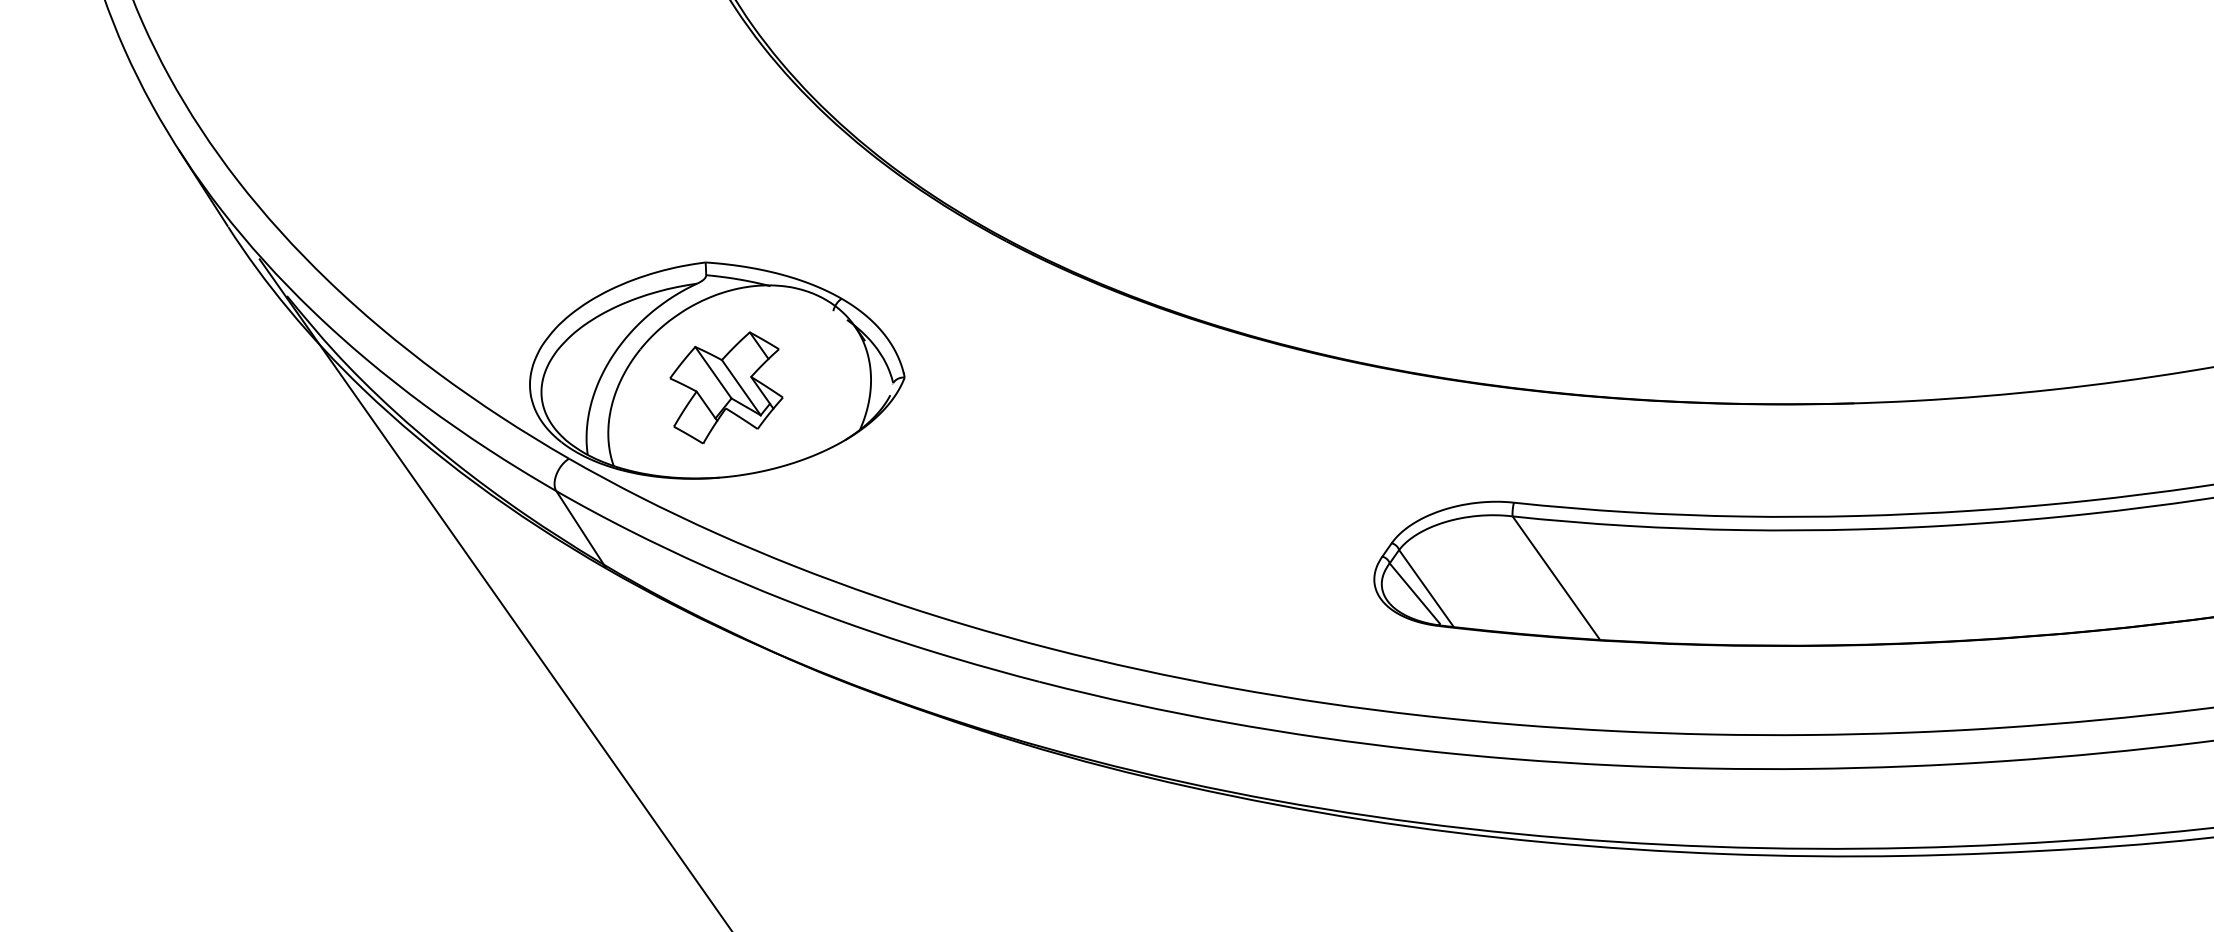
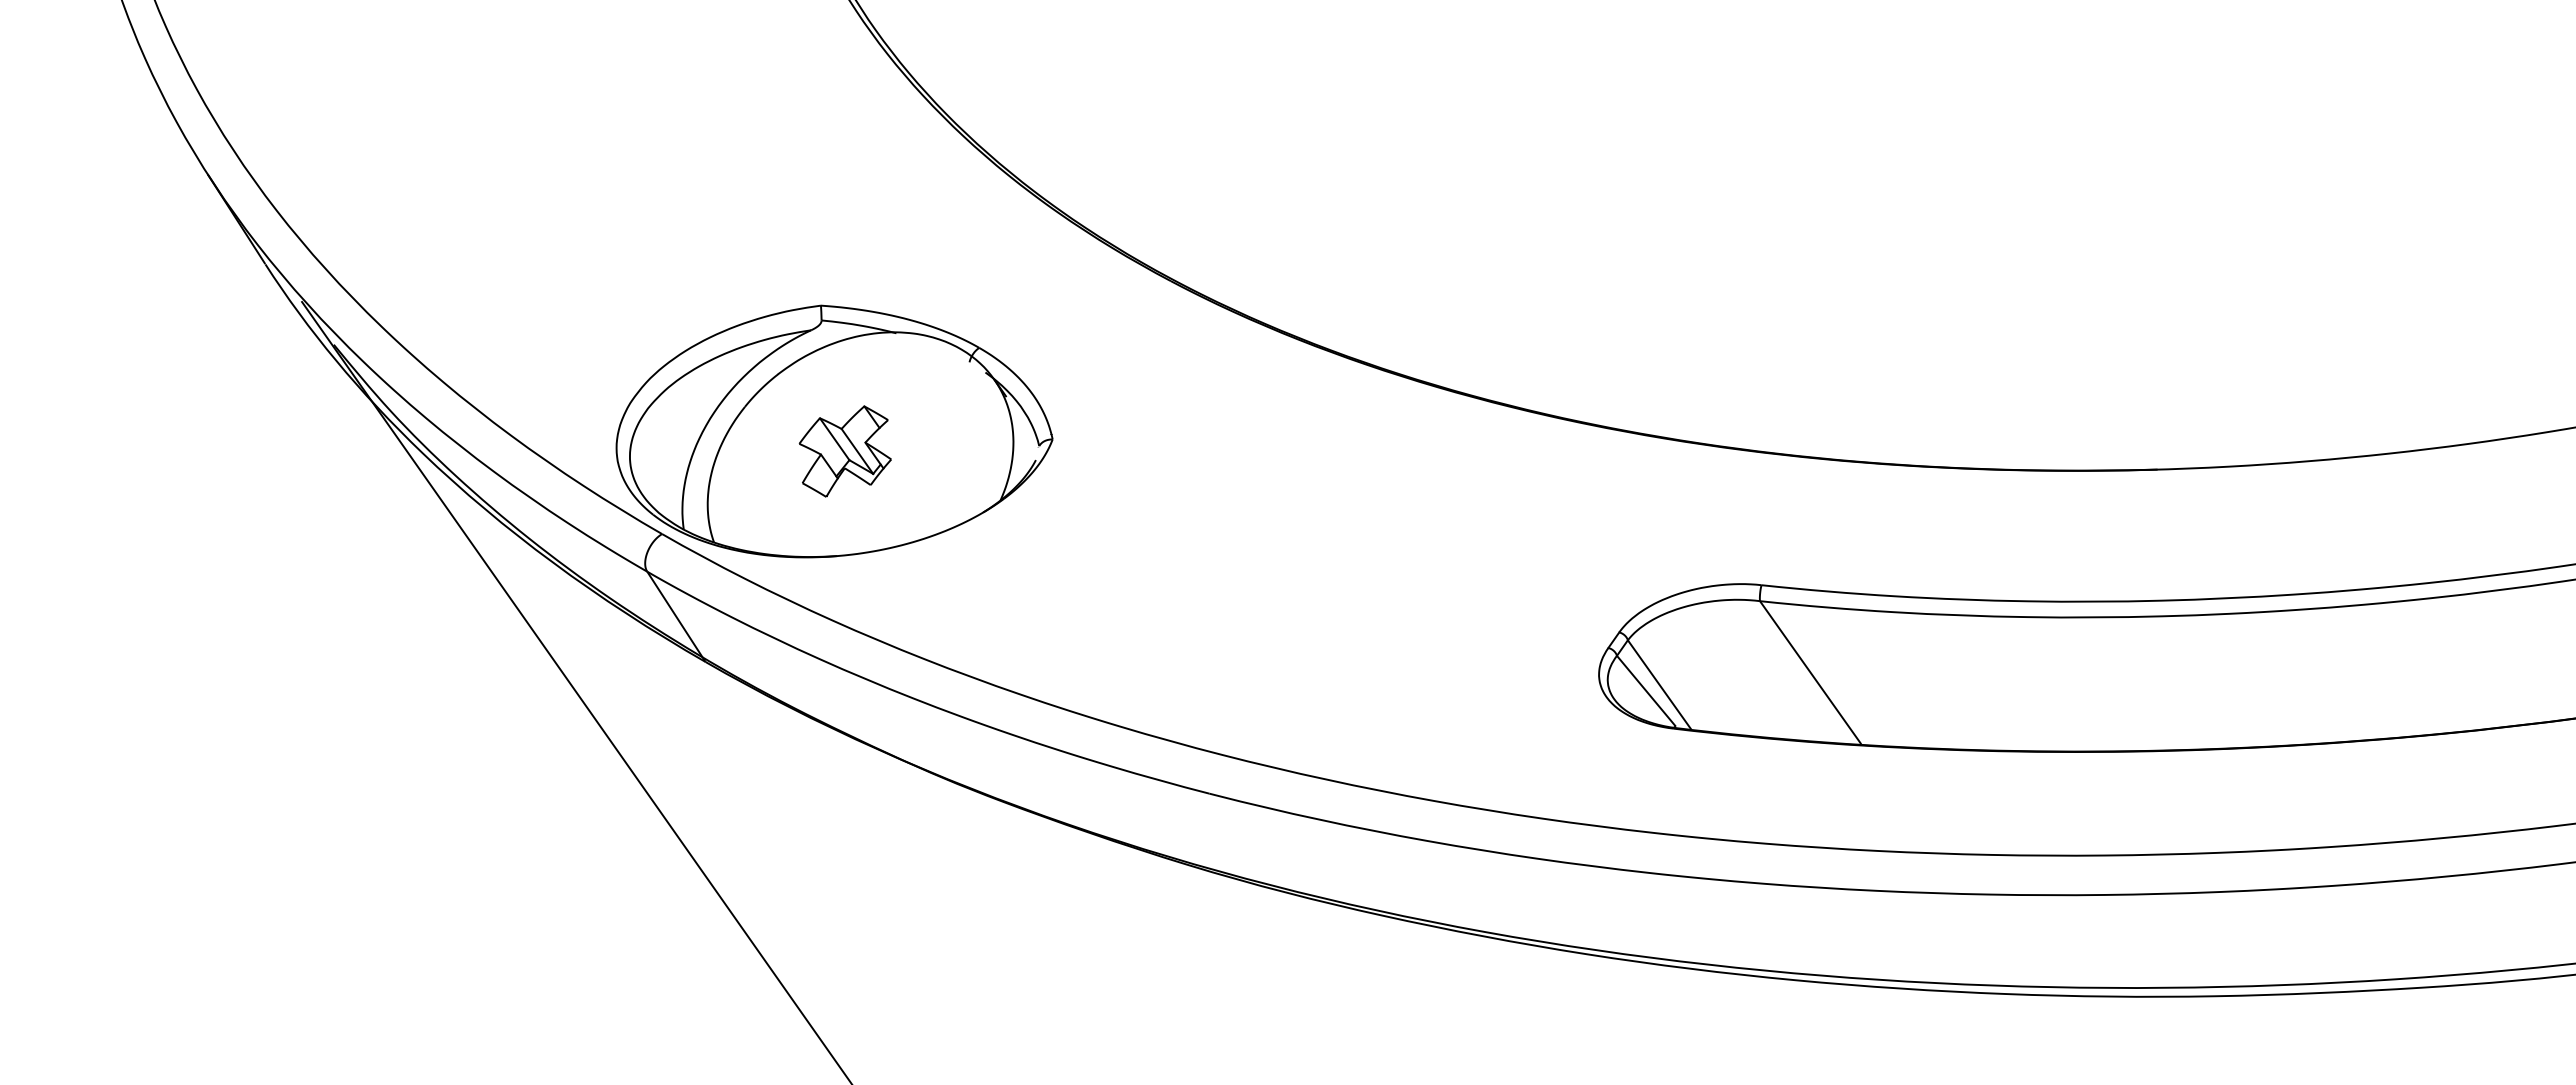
part: (726, 387) -> (845, 451), size x0.7

